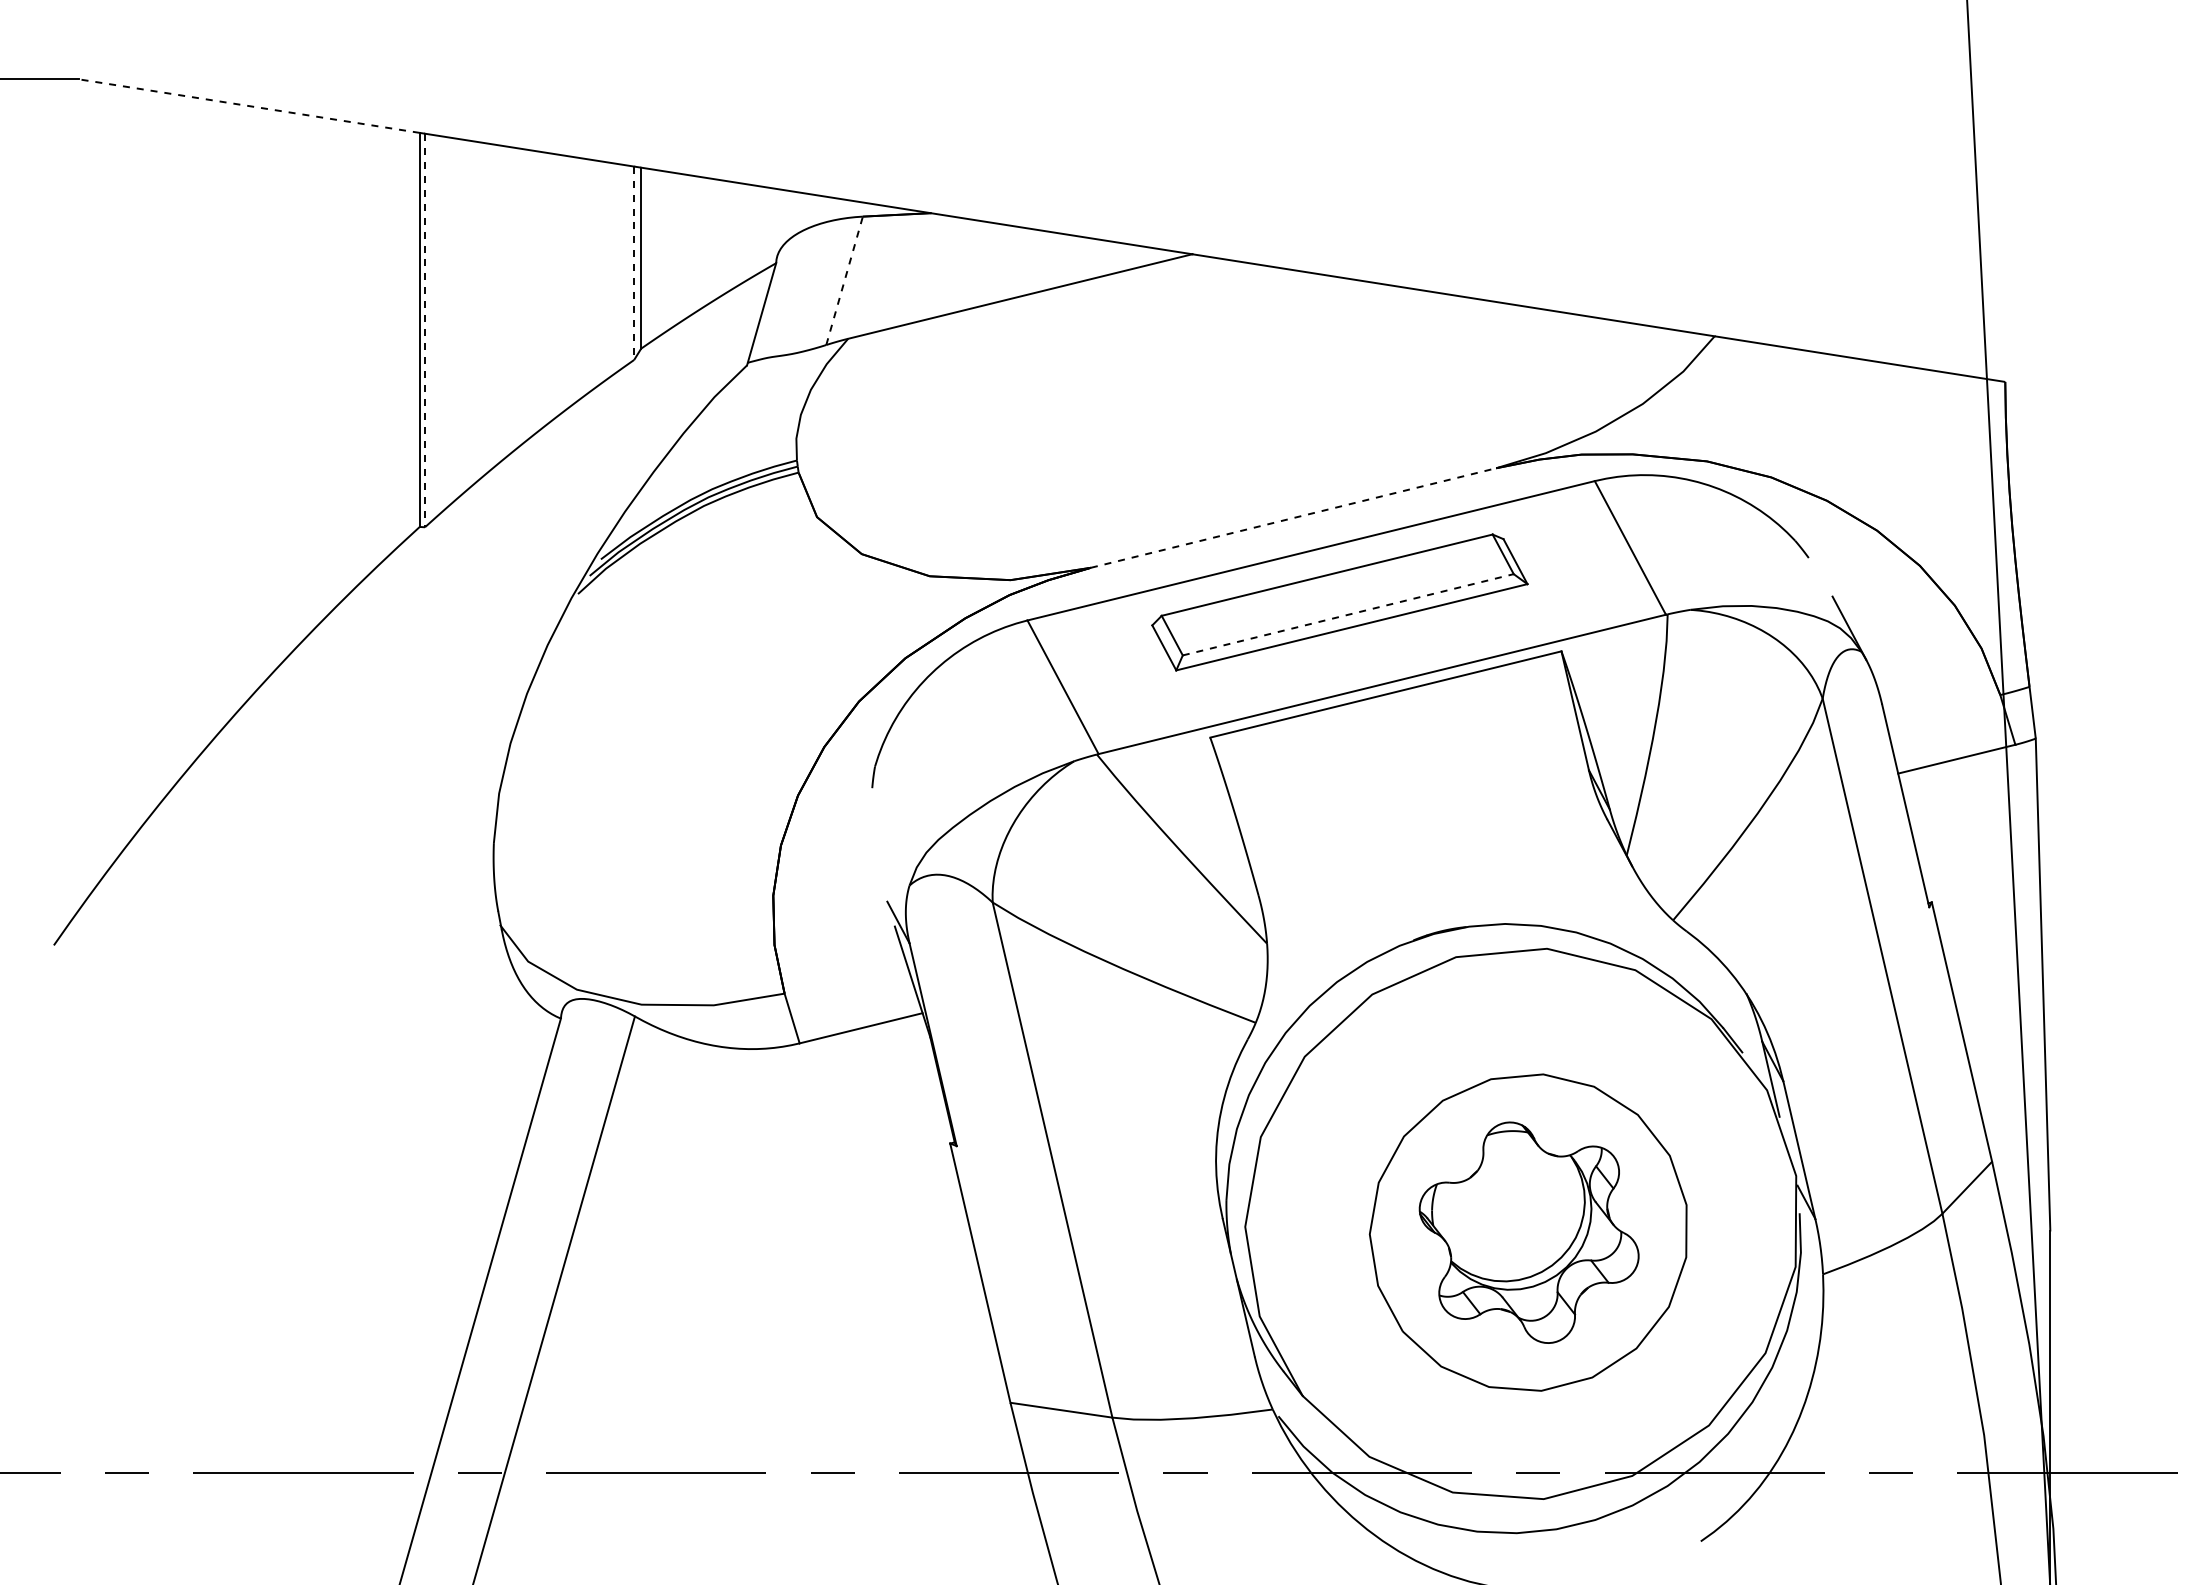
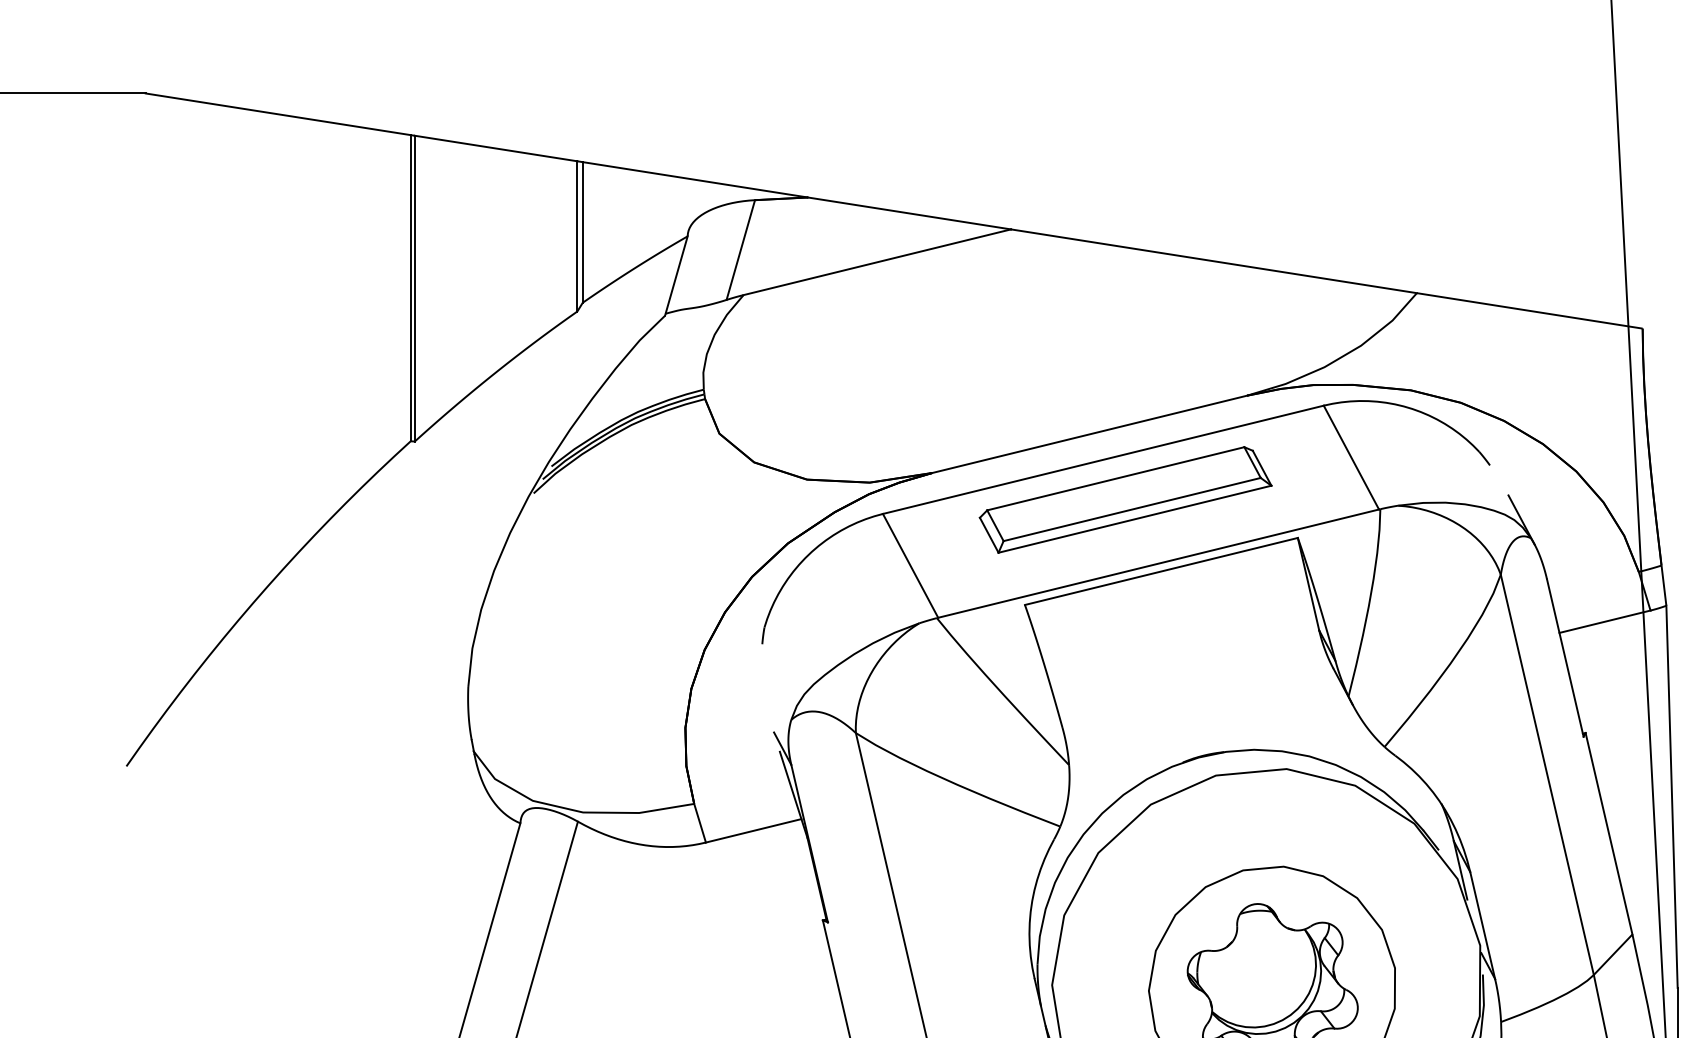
line: (249, 106) -> (278, 114), dashed -> solid
line: (634, 263) -> (577, 236), dashed -> solid
line: (844, 280) -> (740, 249), dashed -> solid
line: (425, 330) -> (415, 288), dashed -> solid
line: (1293, 518) -> (1089, 434), dashed -> solid
line: (1348, 614) -> (1132, 509), dashed -> solid

